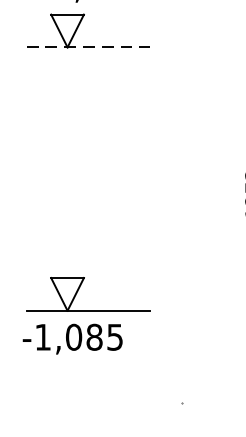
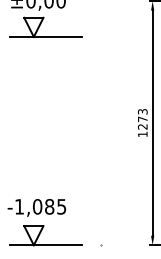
line: (87, 48) -> (45, 37), dashed -> solid
part: (87, 294) -> (45, 235), moved

